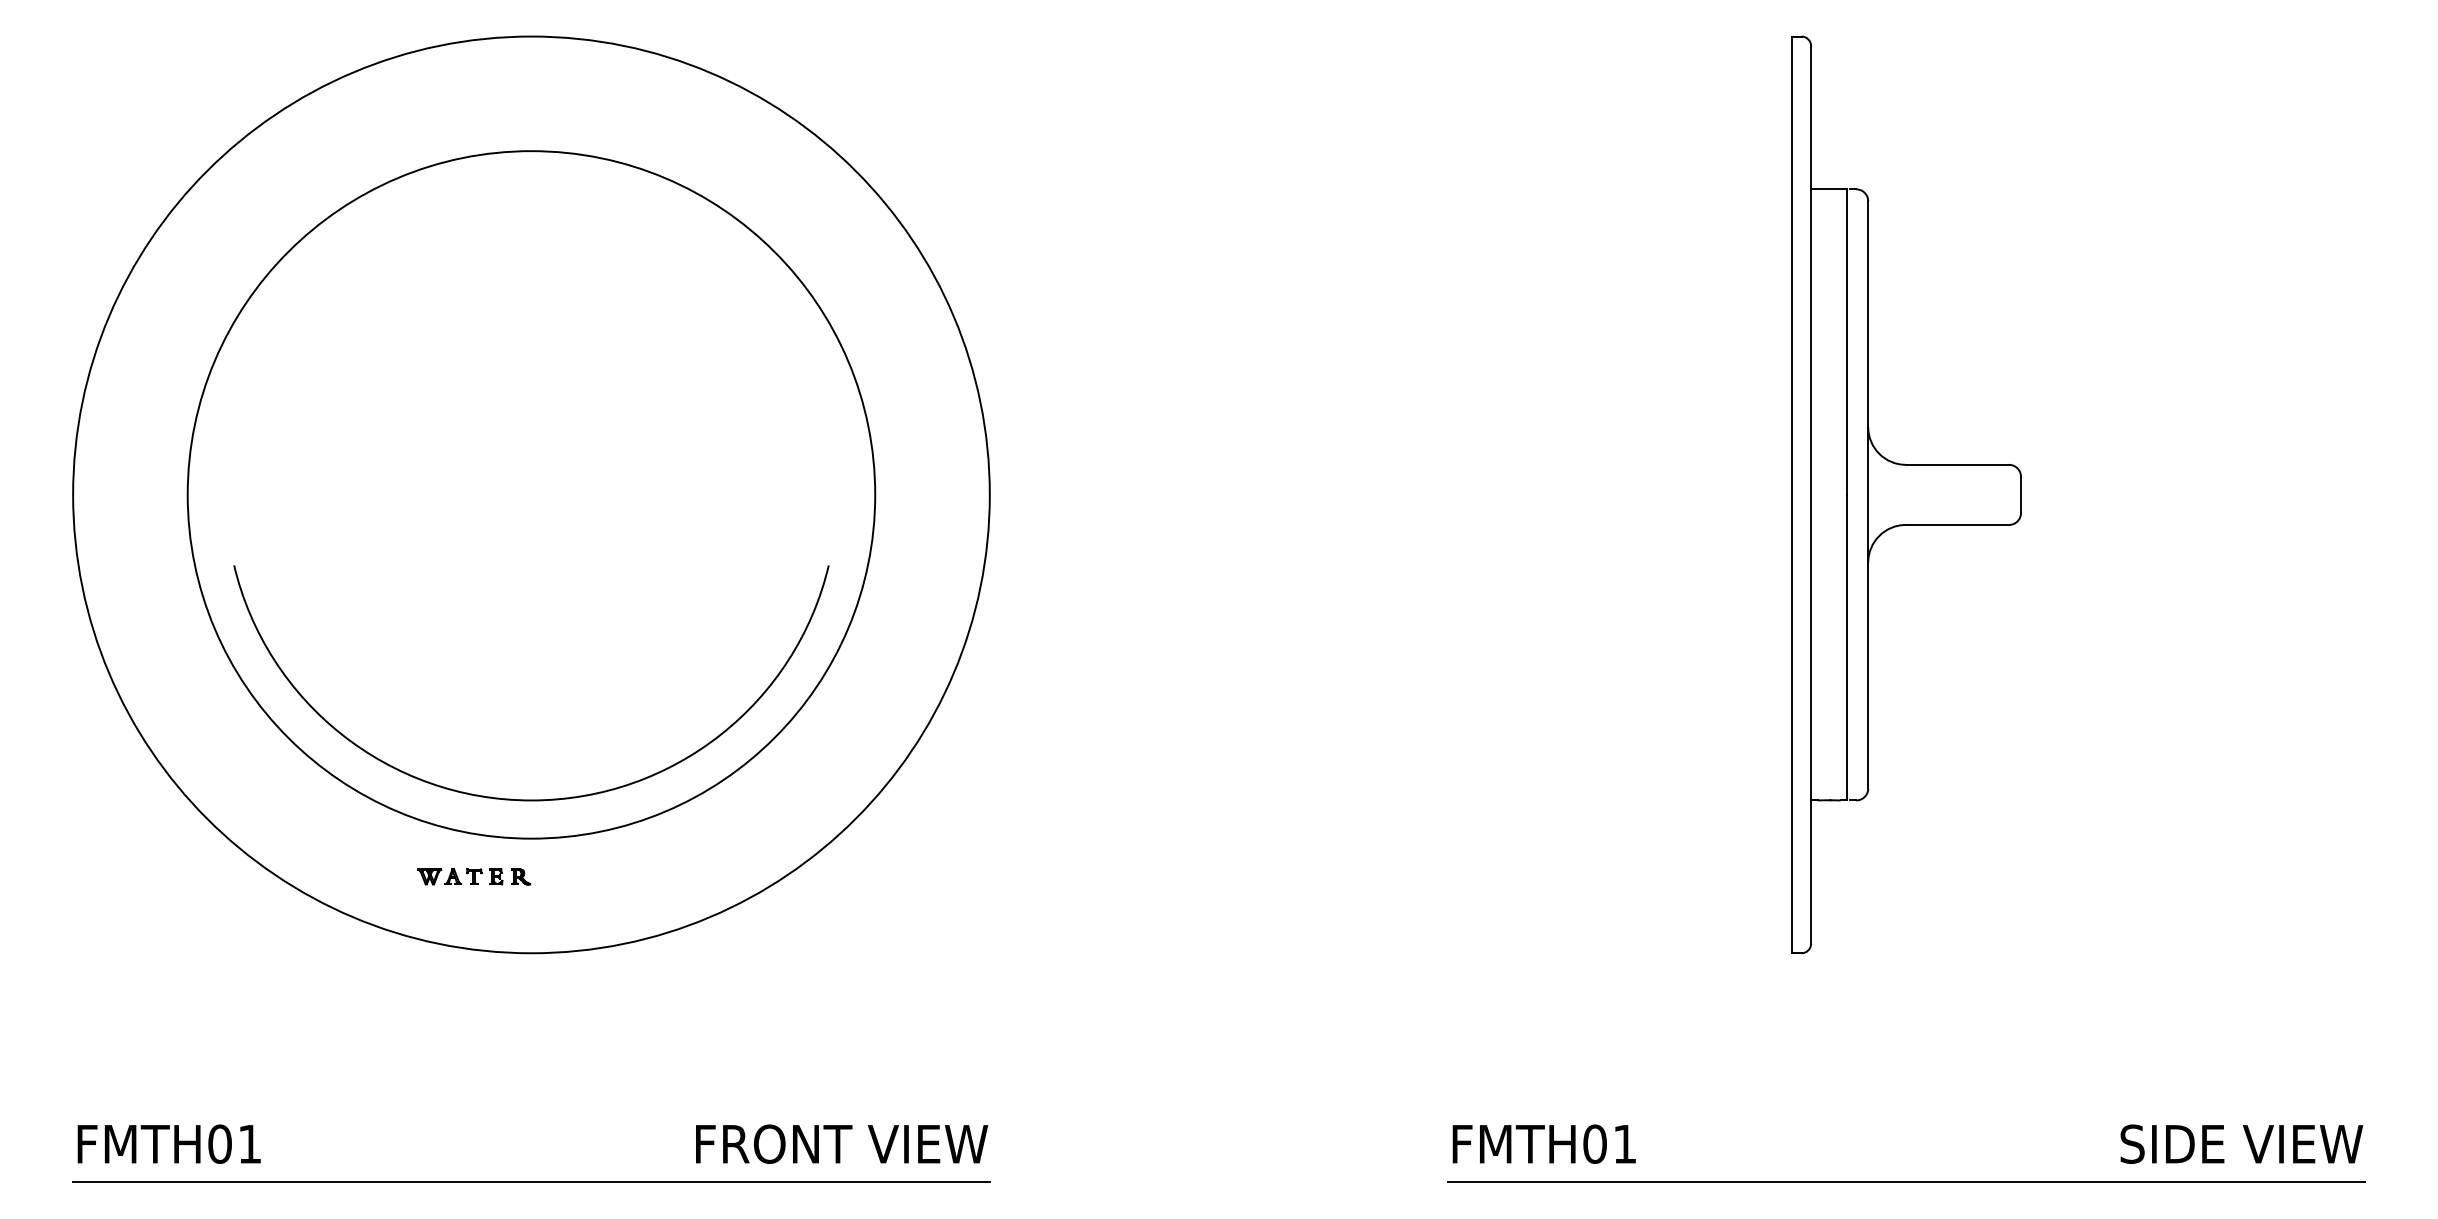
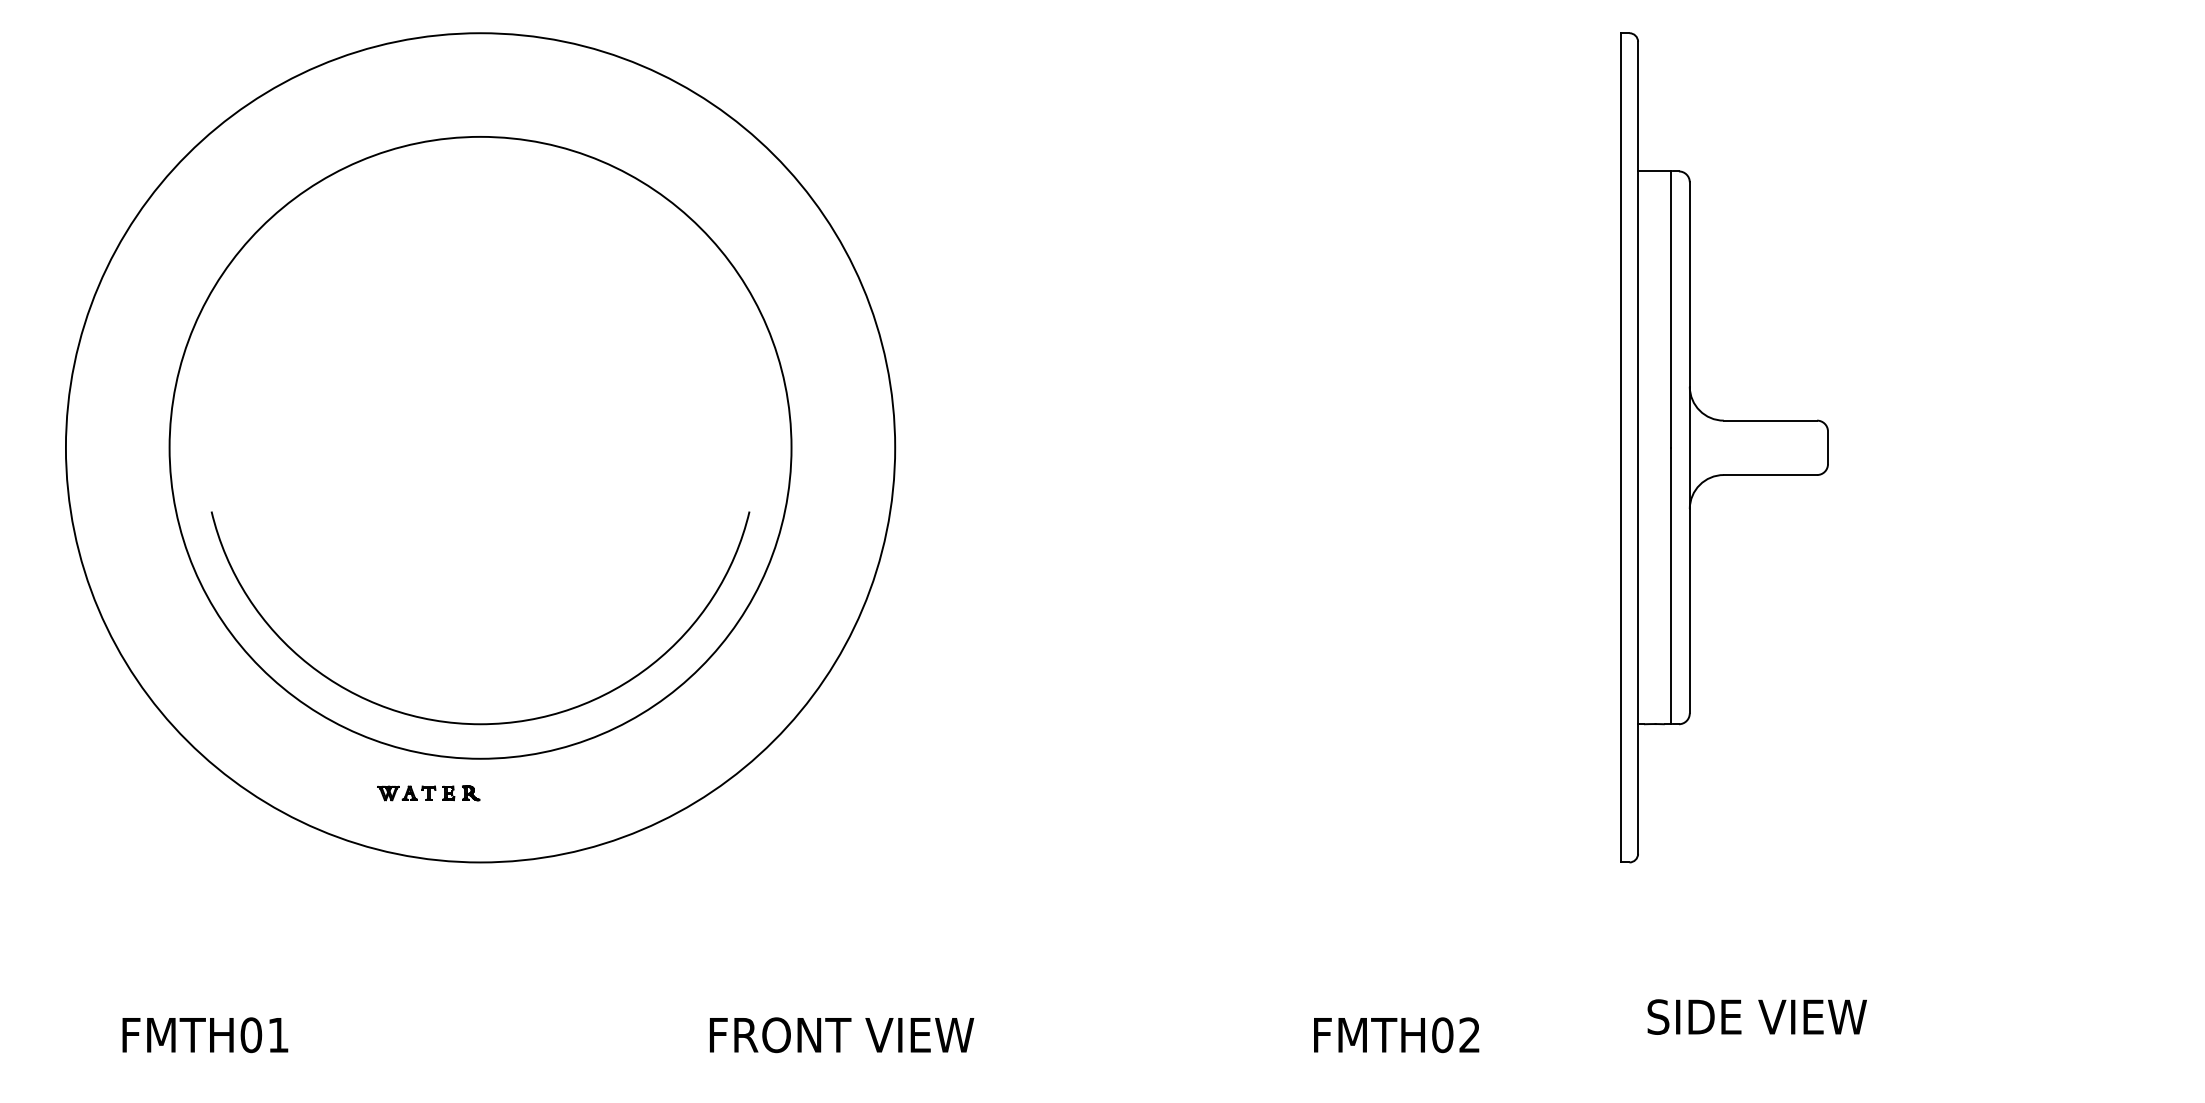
text: (168, 1143) -> (204, 1034), moved
text: (842, 1143) -> (842, 1034), moved
text: (1624, 1143) -> (1469, 1034), FMTH01 -> FMTH02
text: (2241, 1143) -> (1756, 1016), moved
line: (531, 1182) -> (480, 1069), removed
line: (1906, 1182) -> (1724, 1069), removed

